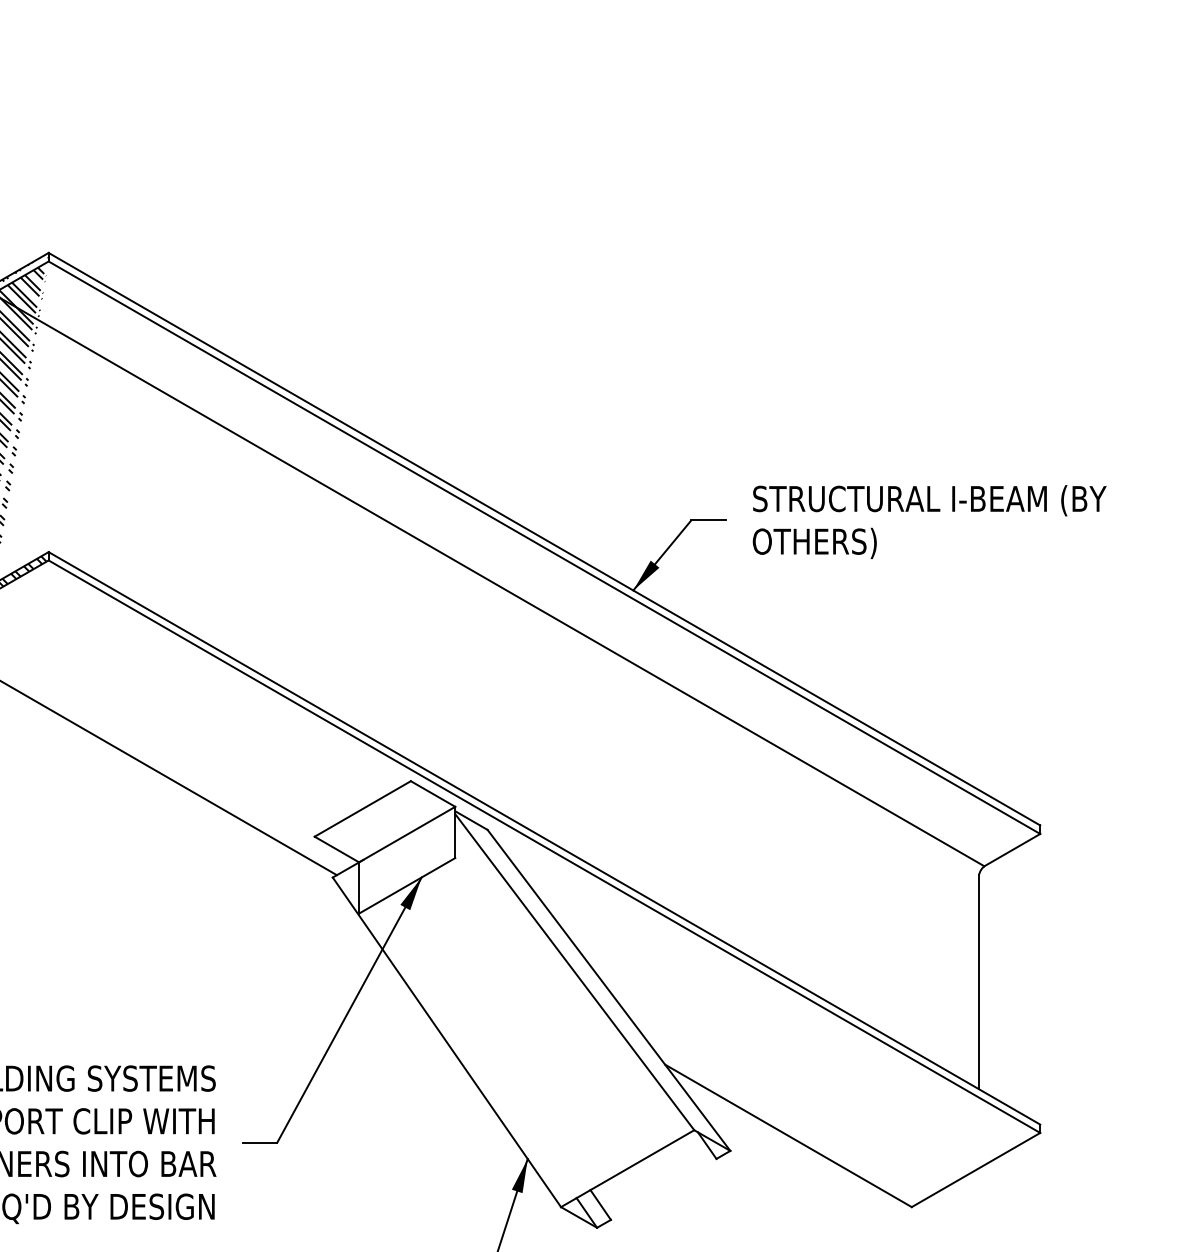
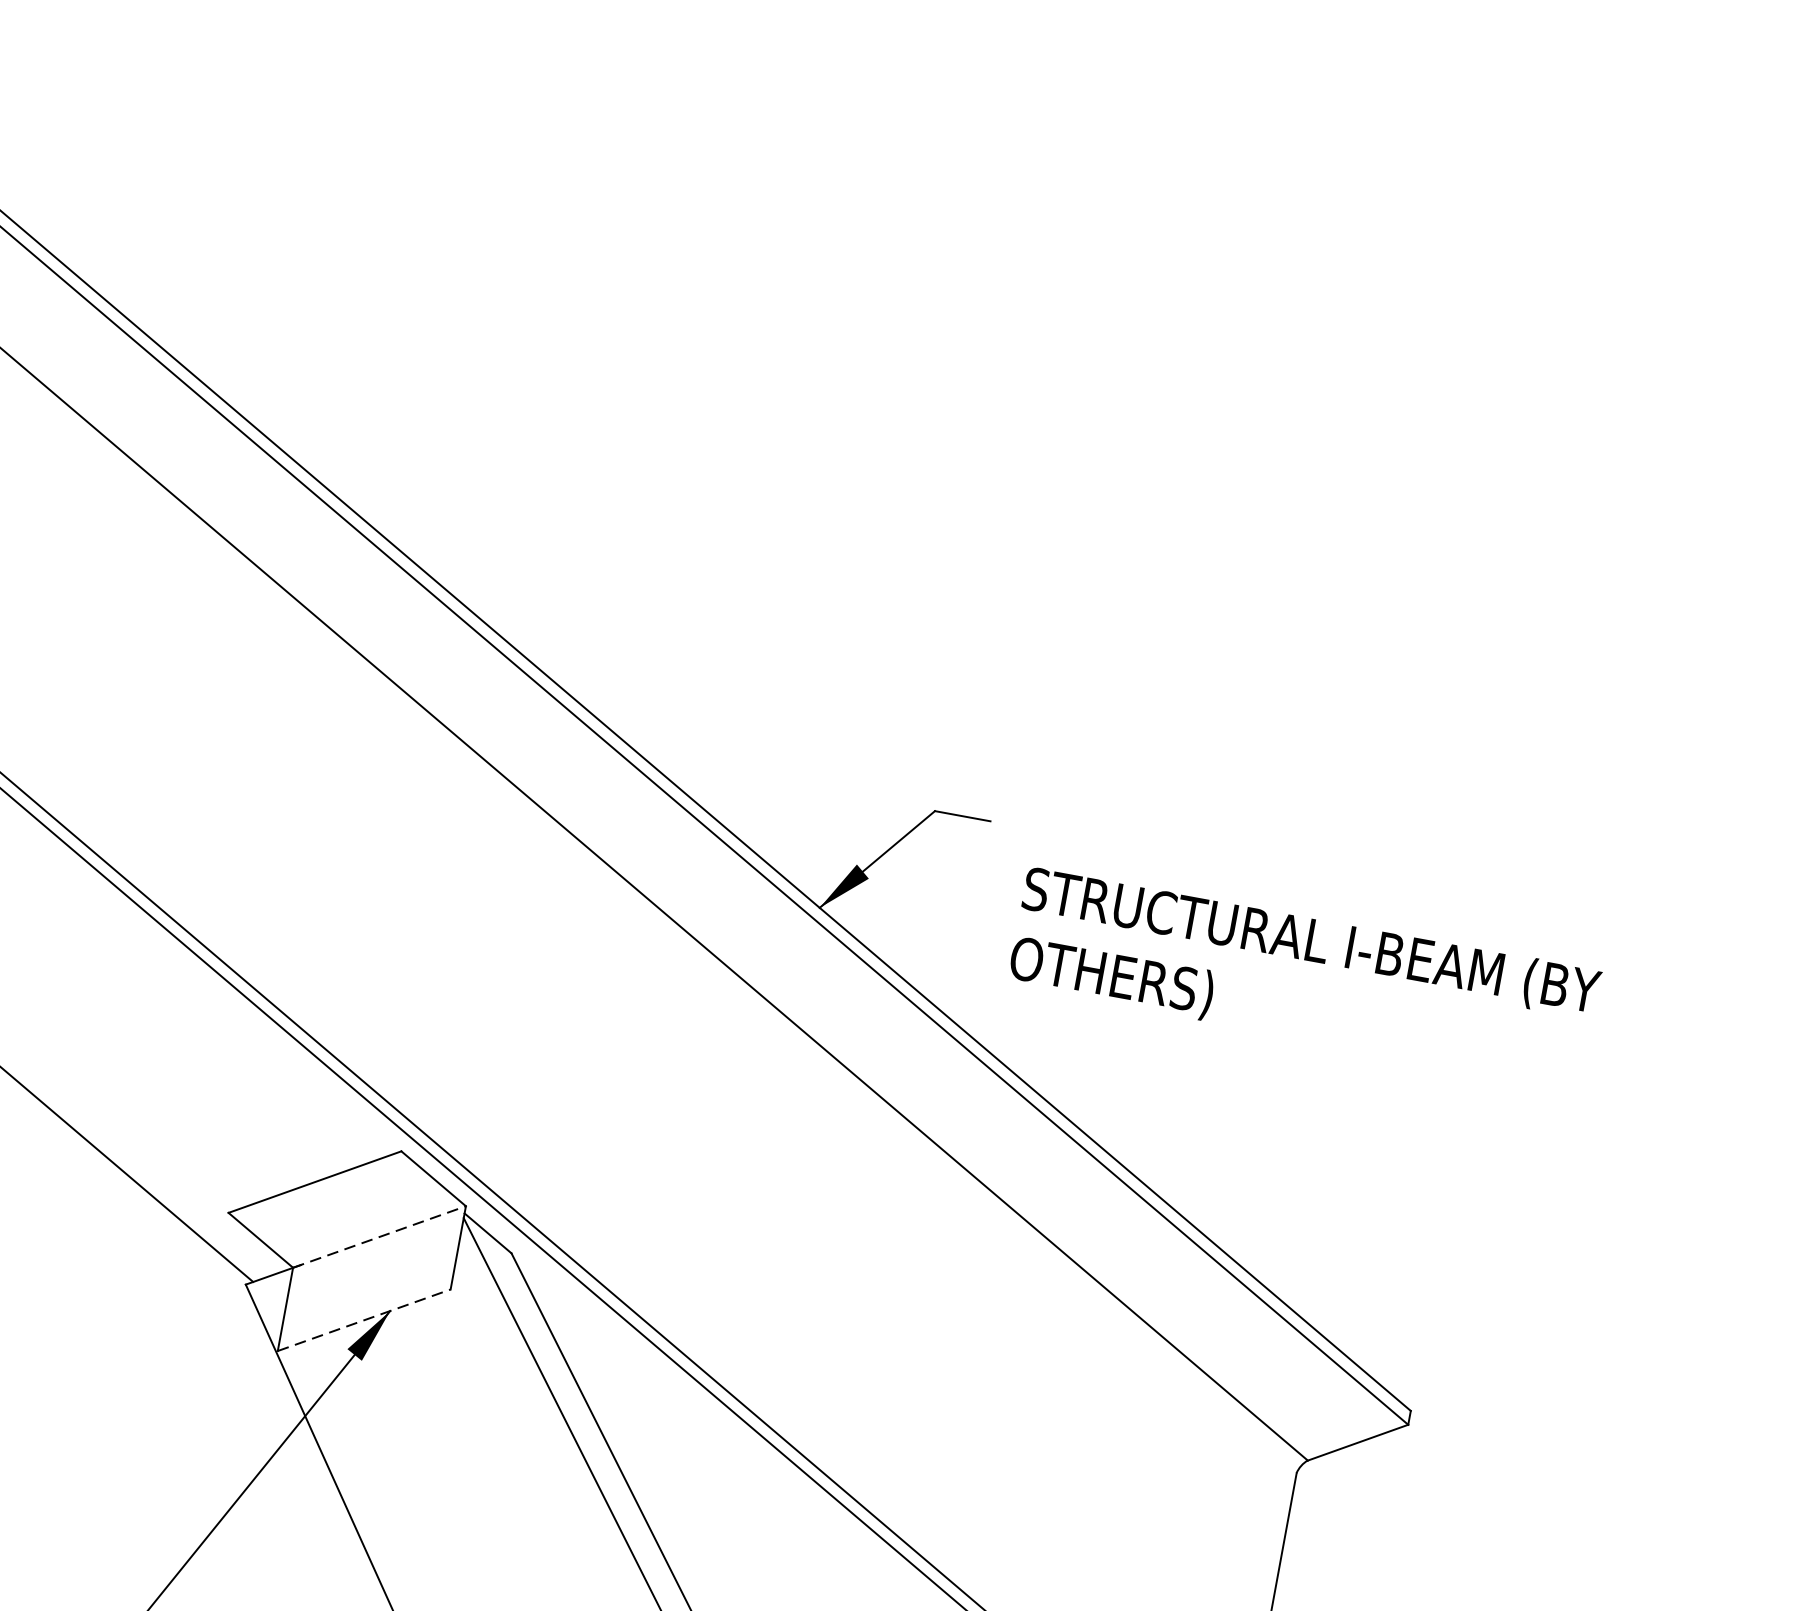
text: (929, 522) -> (1304, 978), moved
line: (407, 834) -> (380, 1236), solid -> dashed
line: (407, 885) -> (364, 1319), solid -> dashed

